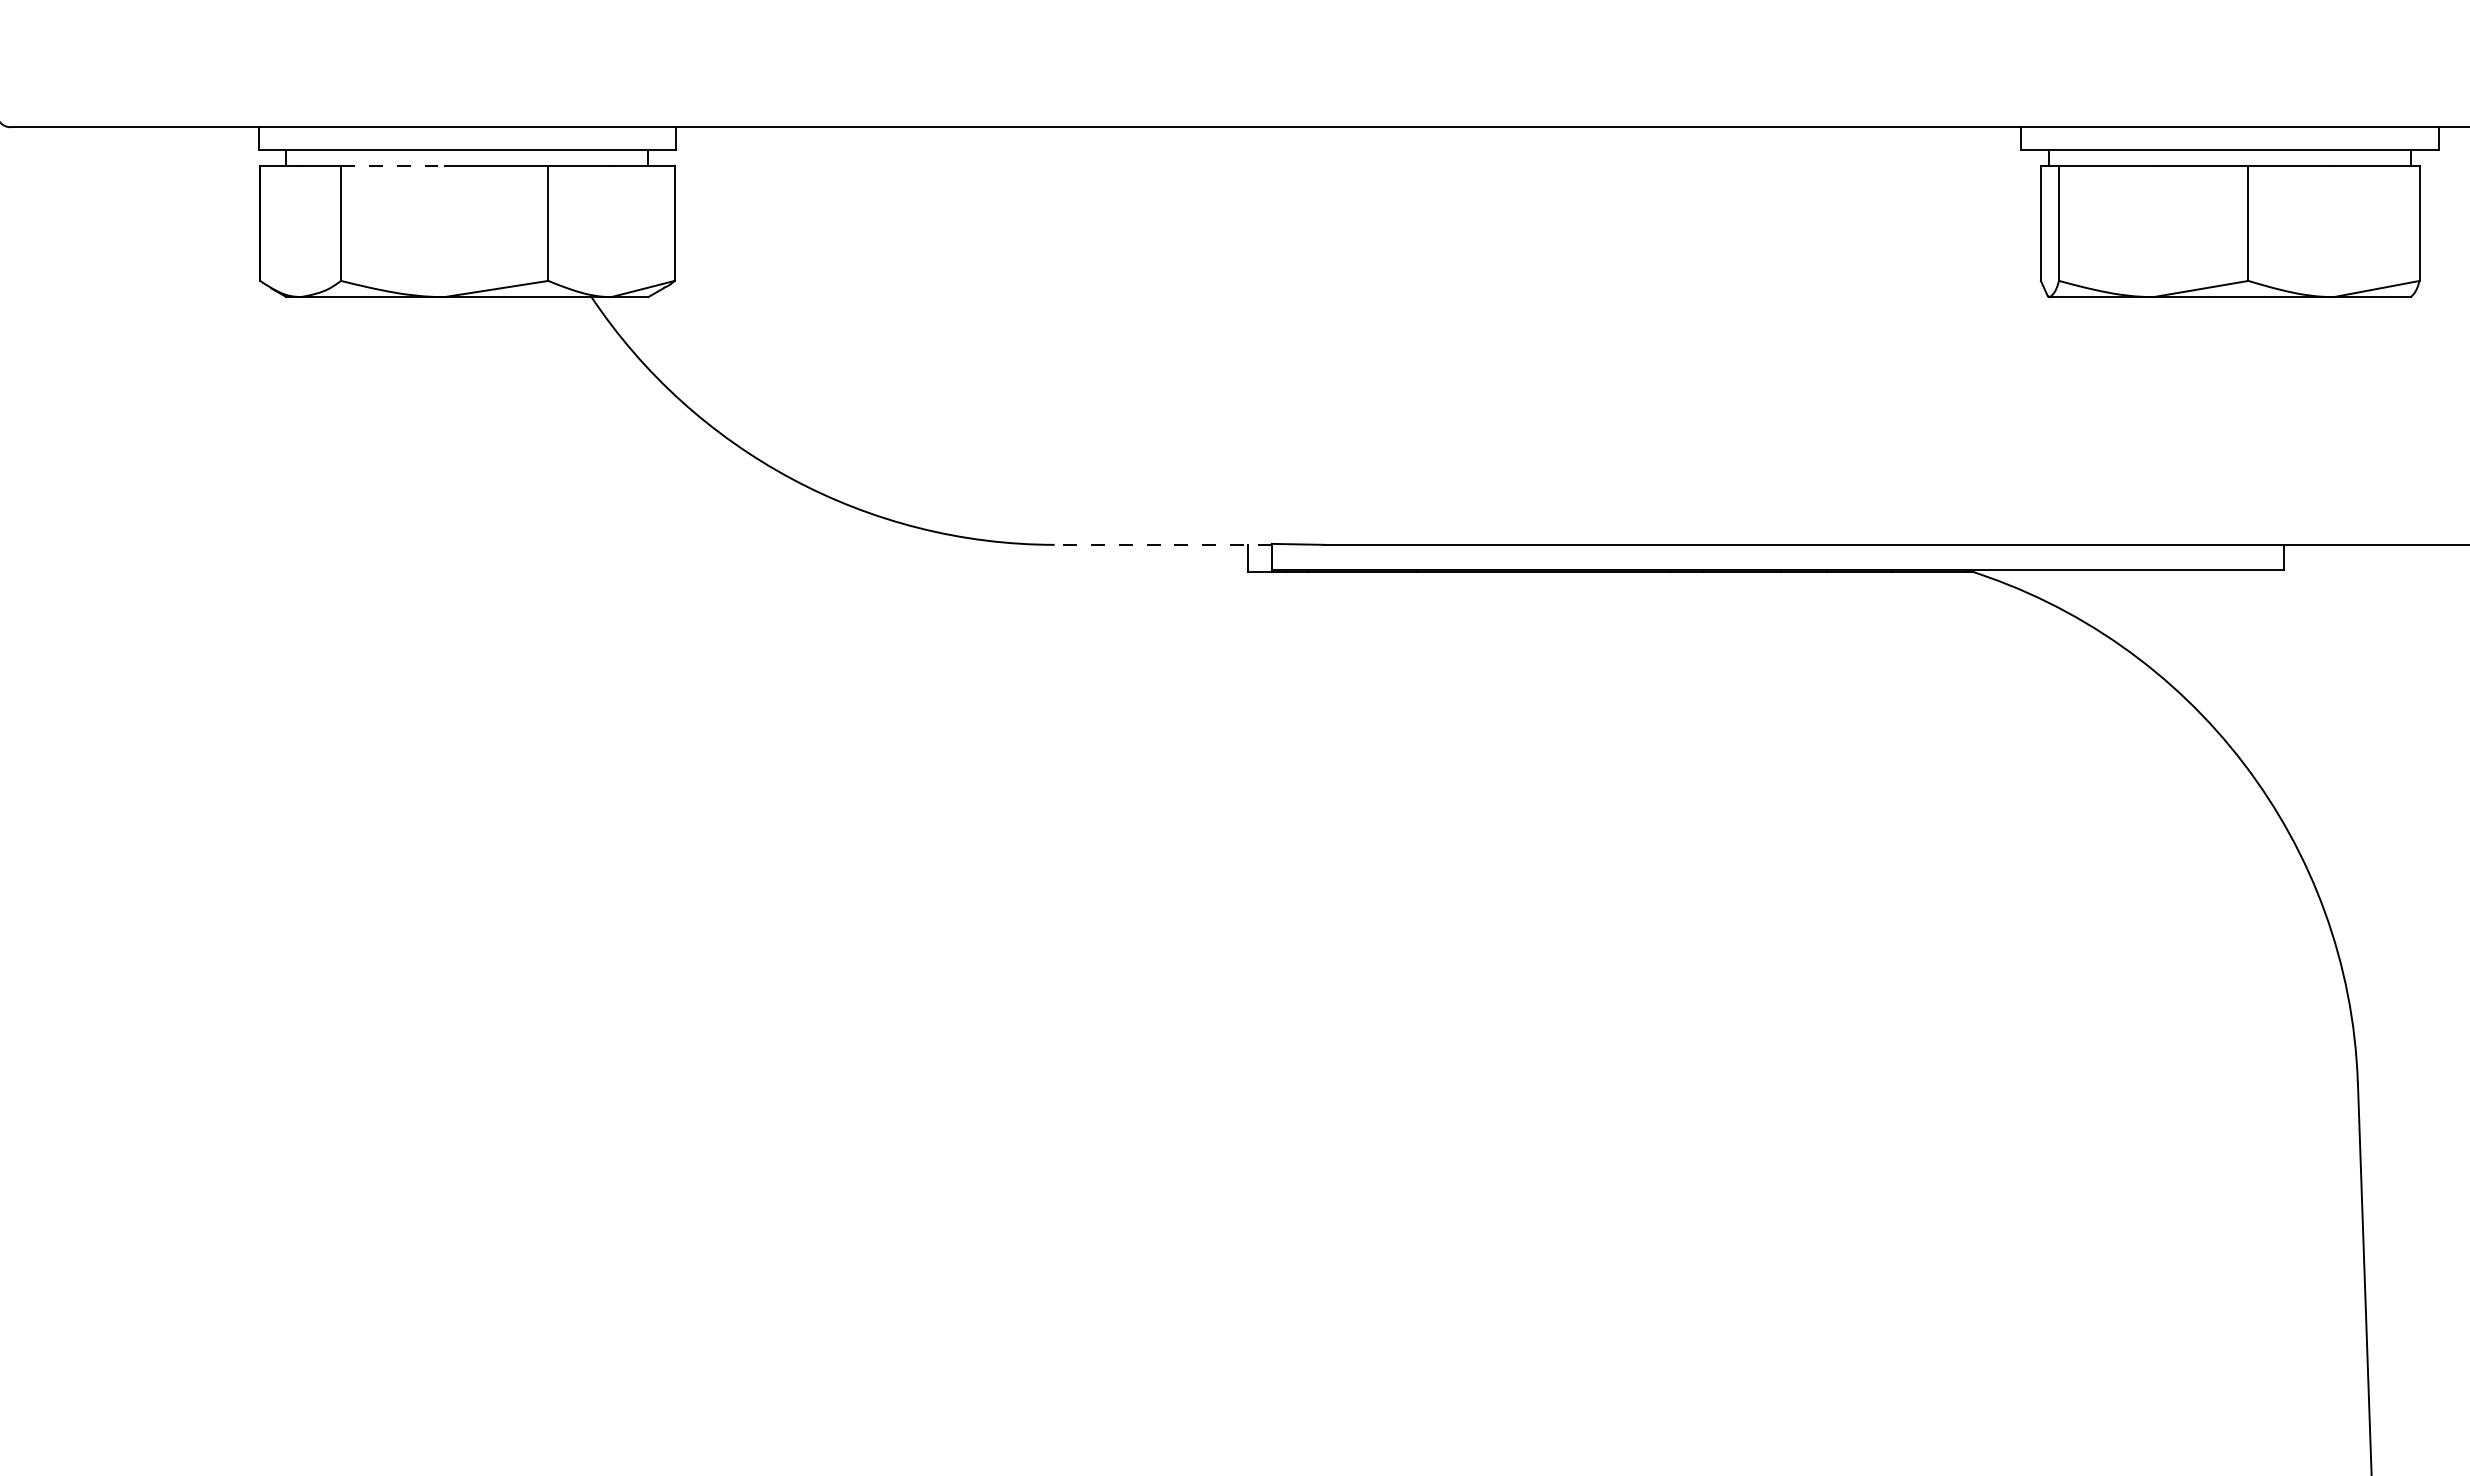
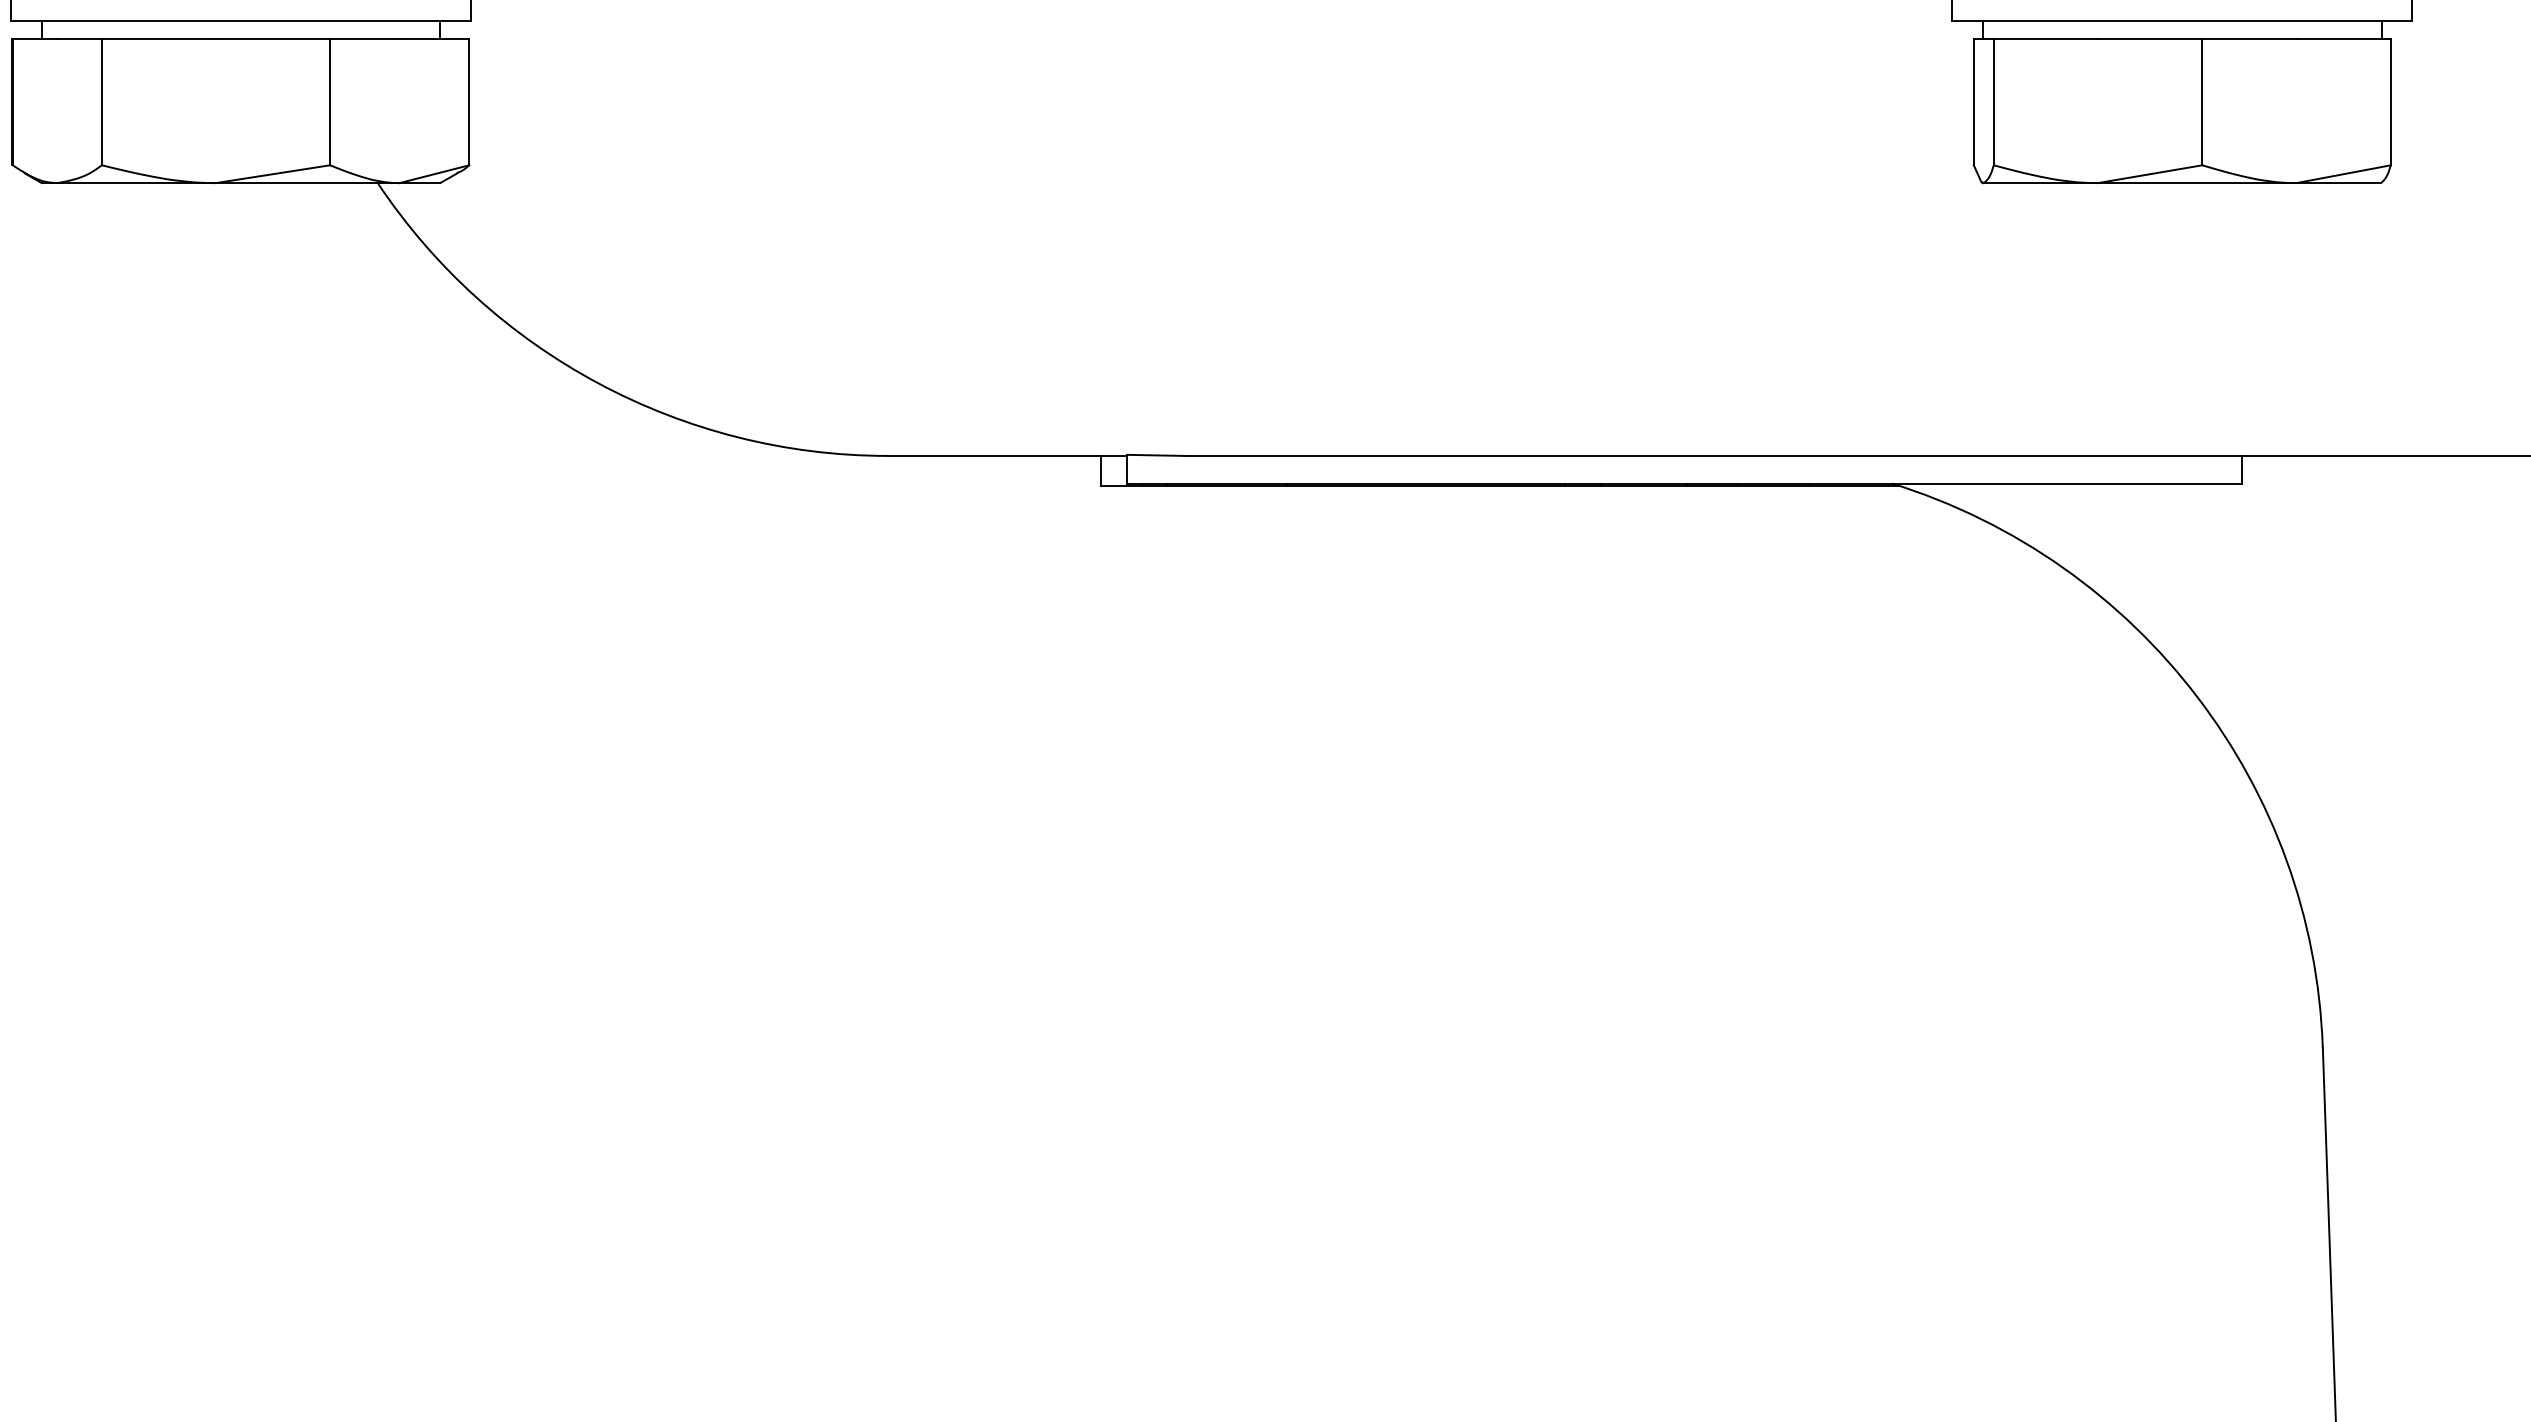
line: (392, 166) -> (158, 39), dashed -> solid
line: (1163, 544) -> (1007, 455), dashed -> solid

